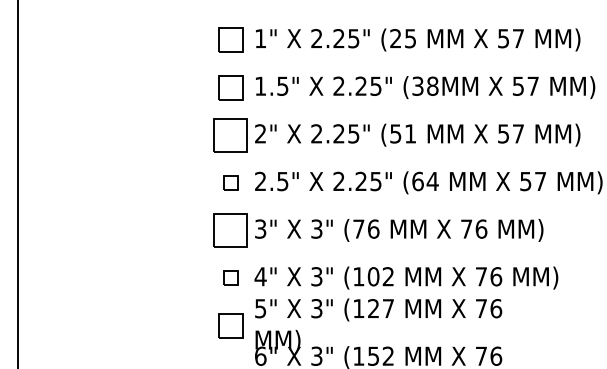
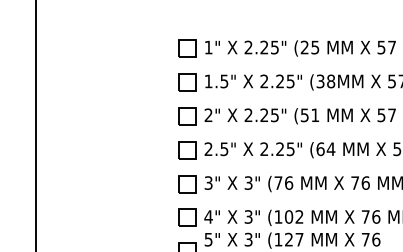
part: (230, 134) -> (187, 115), size x0.71
part: (230, 182) -> (187, 149), size x1.67
part: (230, 230) -> (187, 184), size x0.71
part: (230, 277) -> (187, 217), size x1.67

